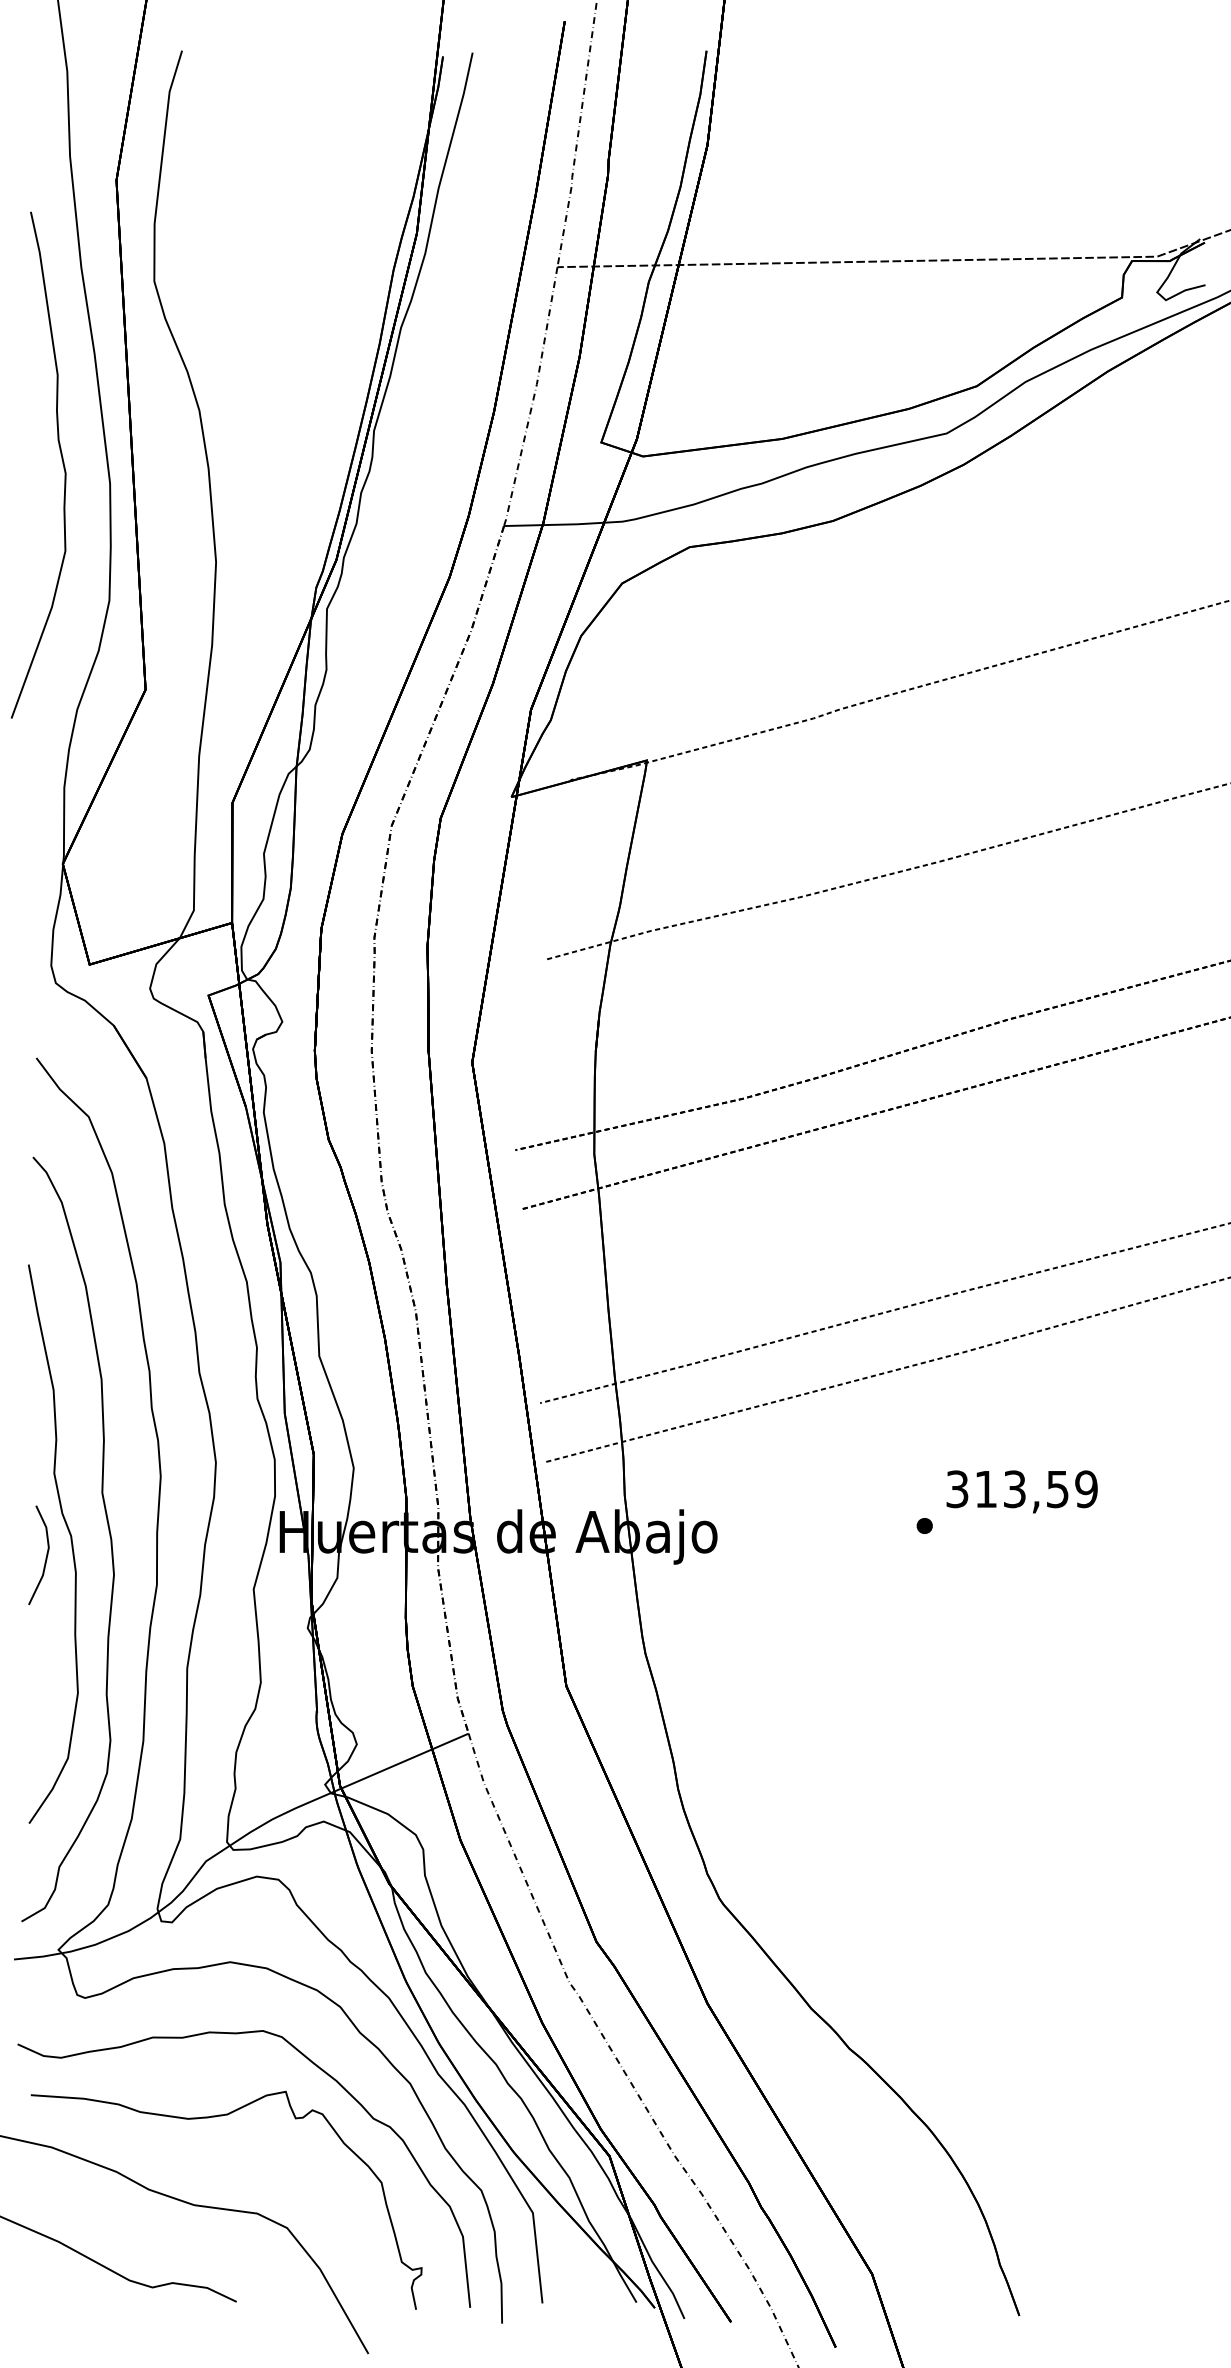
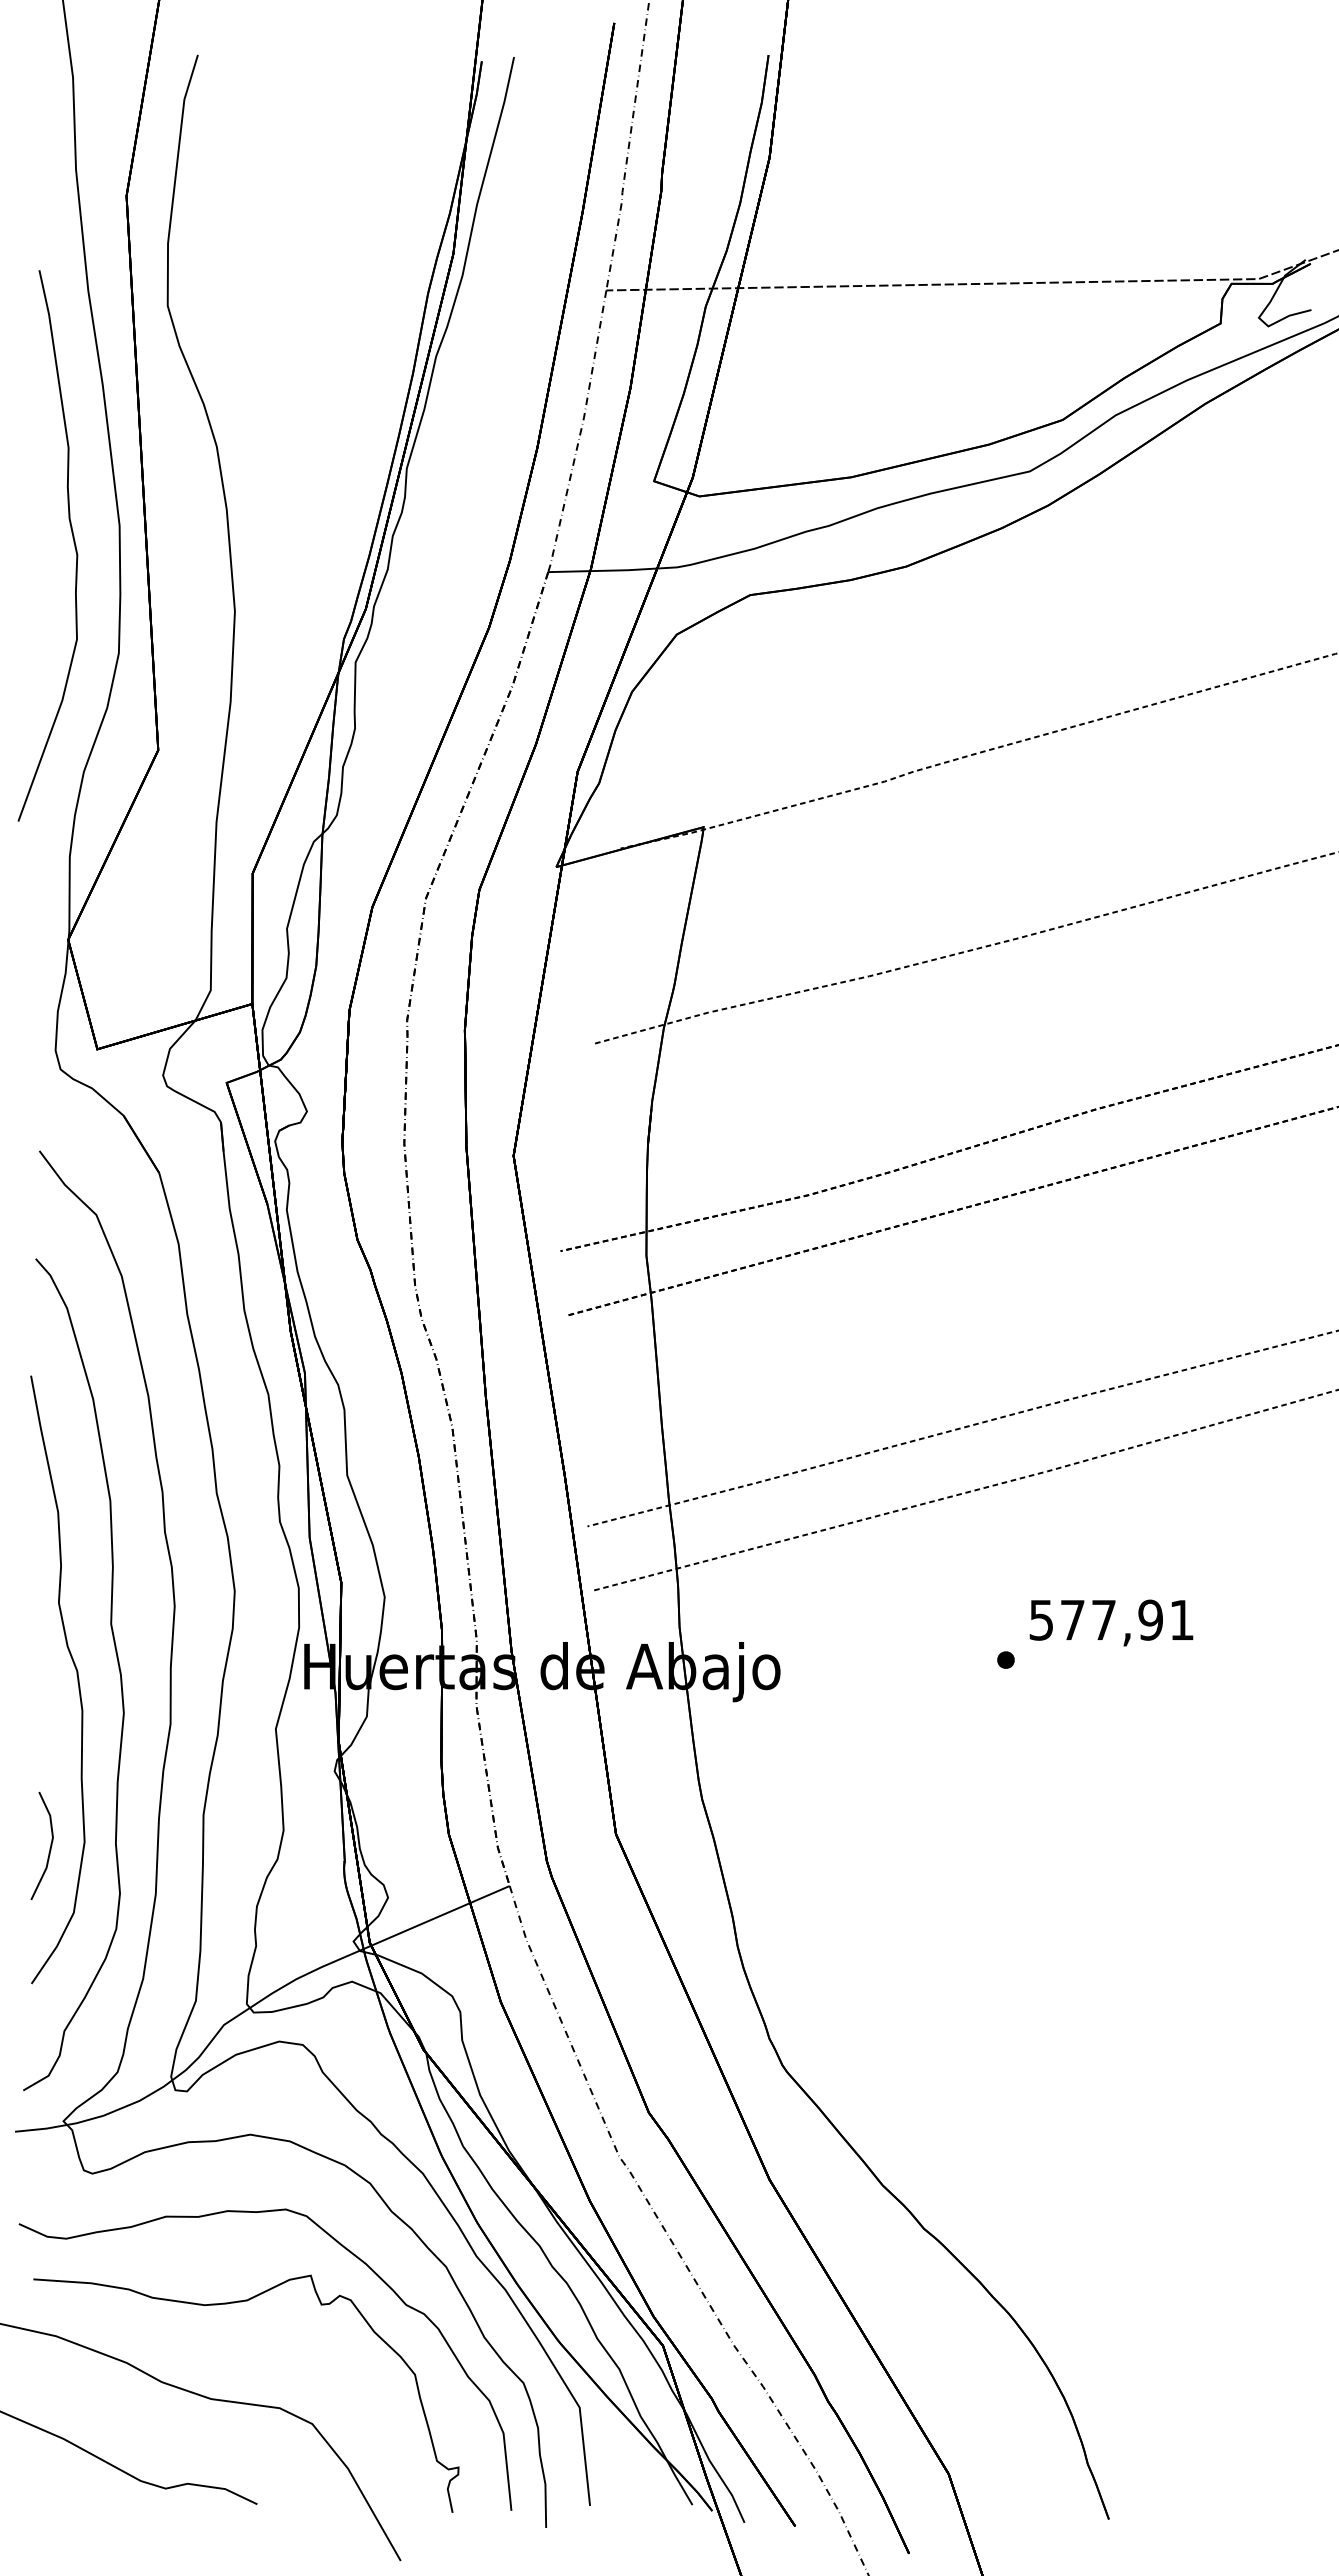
curve: (61, 458) -> (72, 538), moved
text: (1022, 1488) -> (1112, 1619), 313,59 -> 577,91
line: (45, 1557) -> (49, 1848), moved

